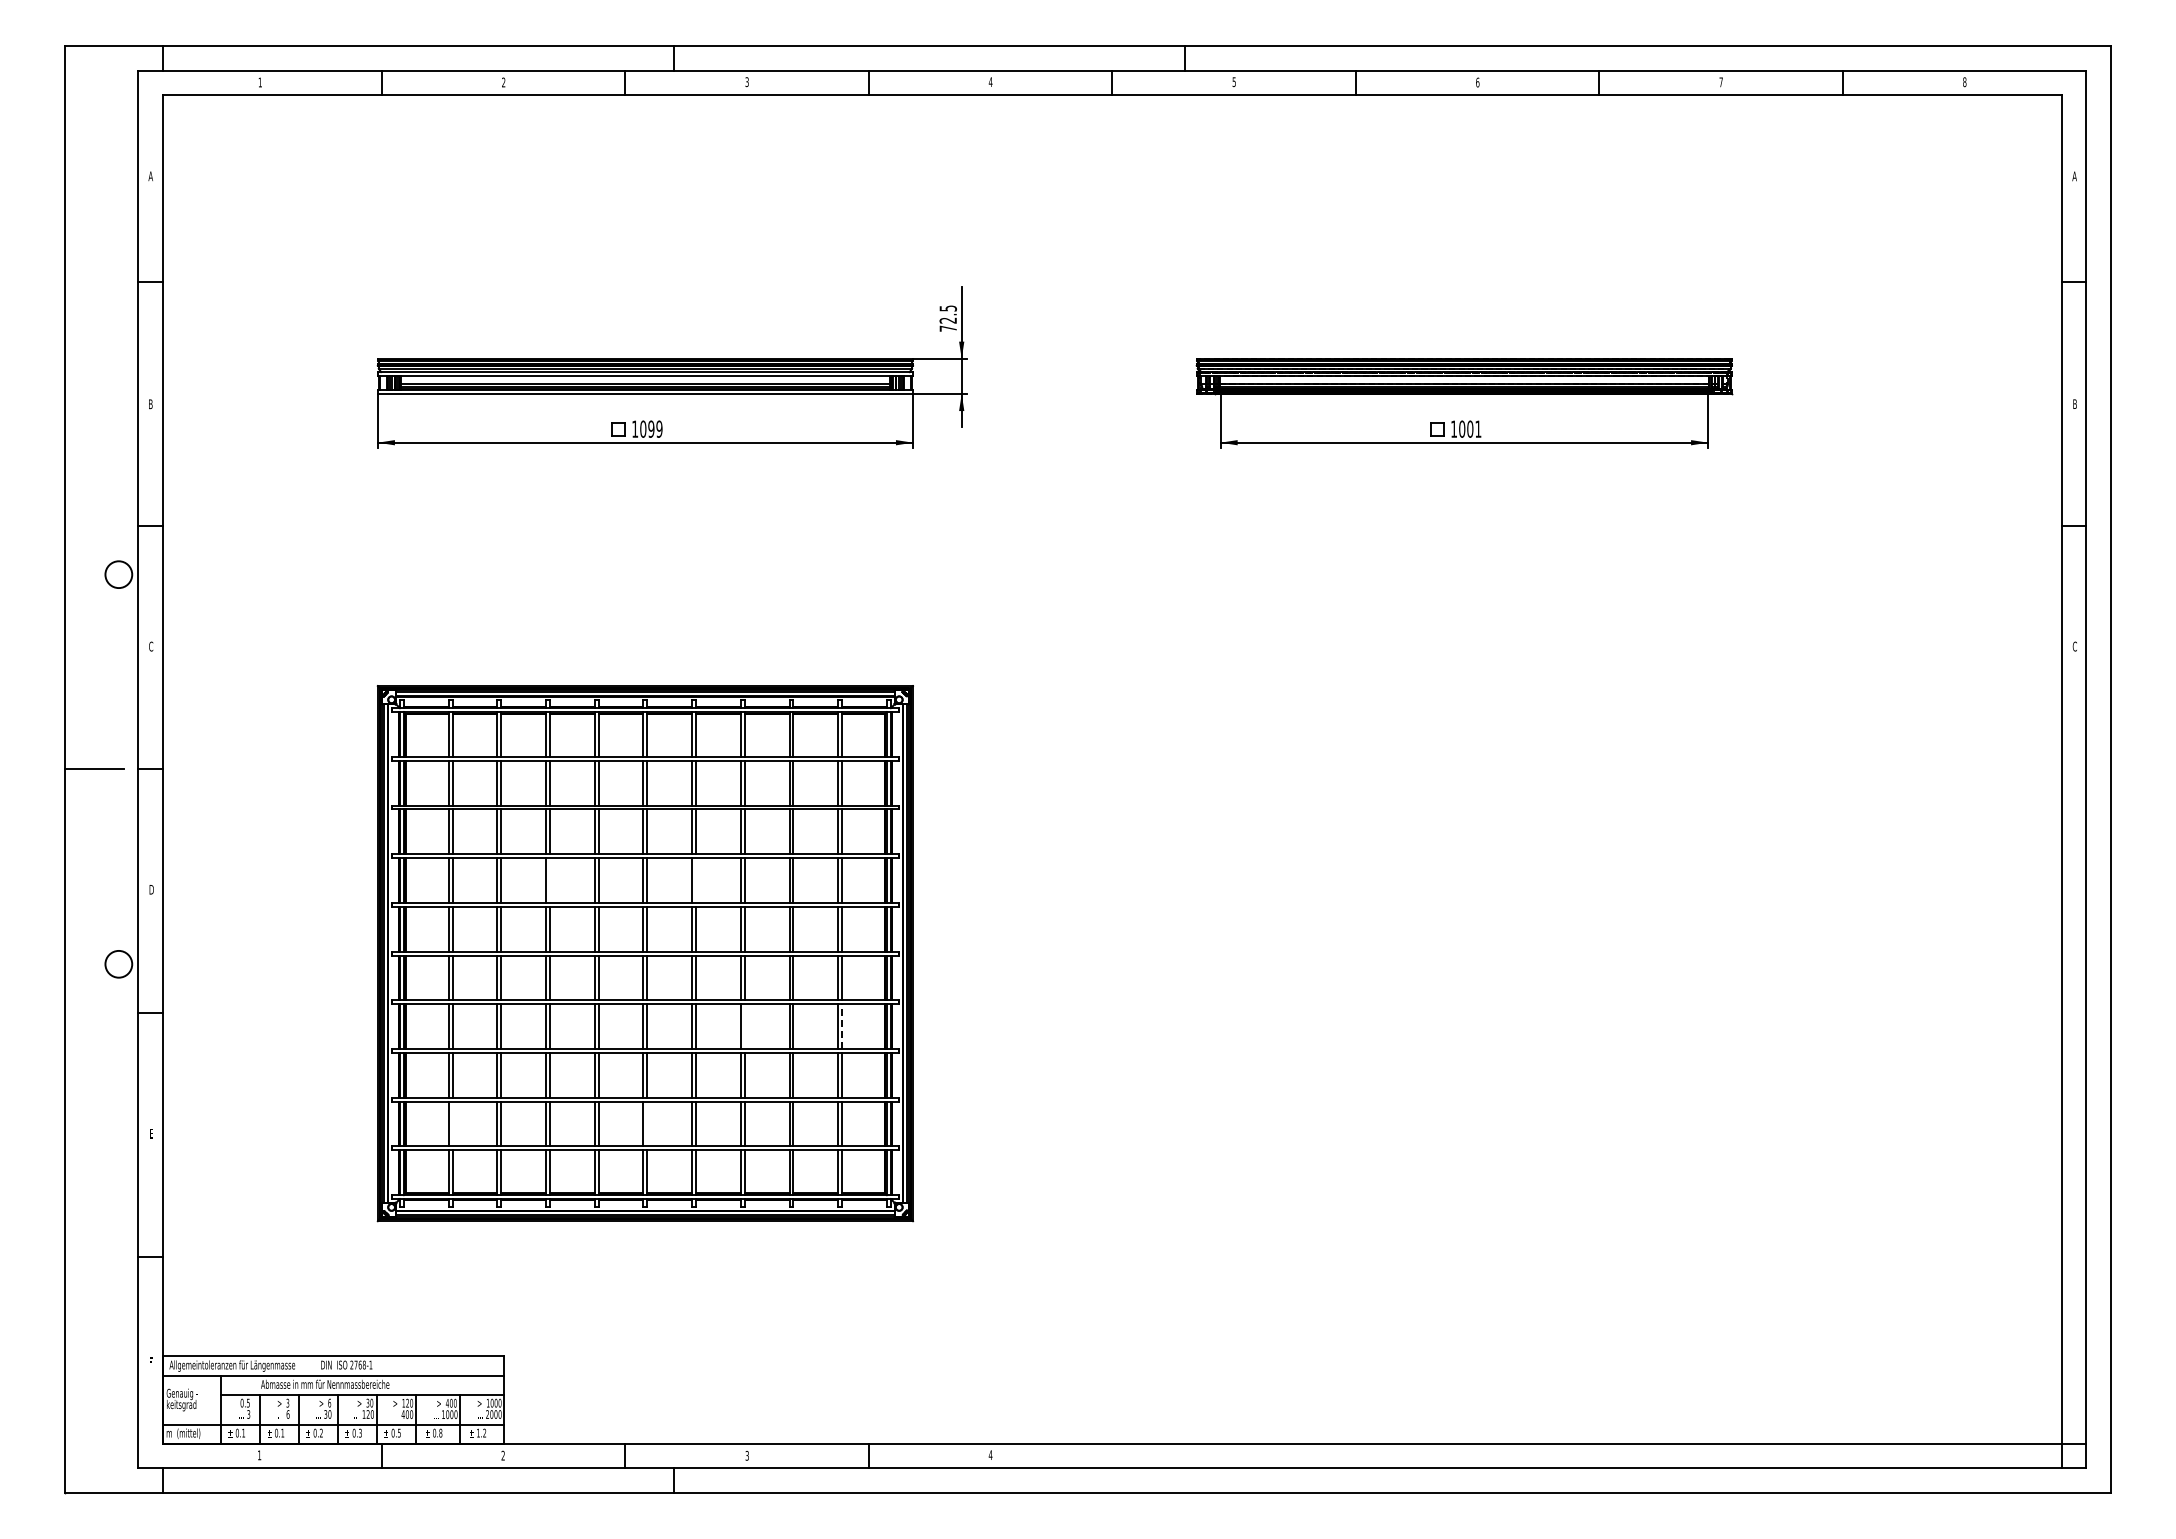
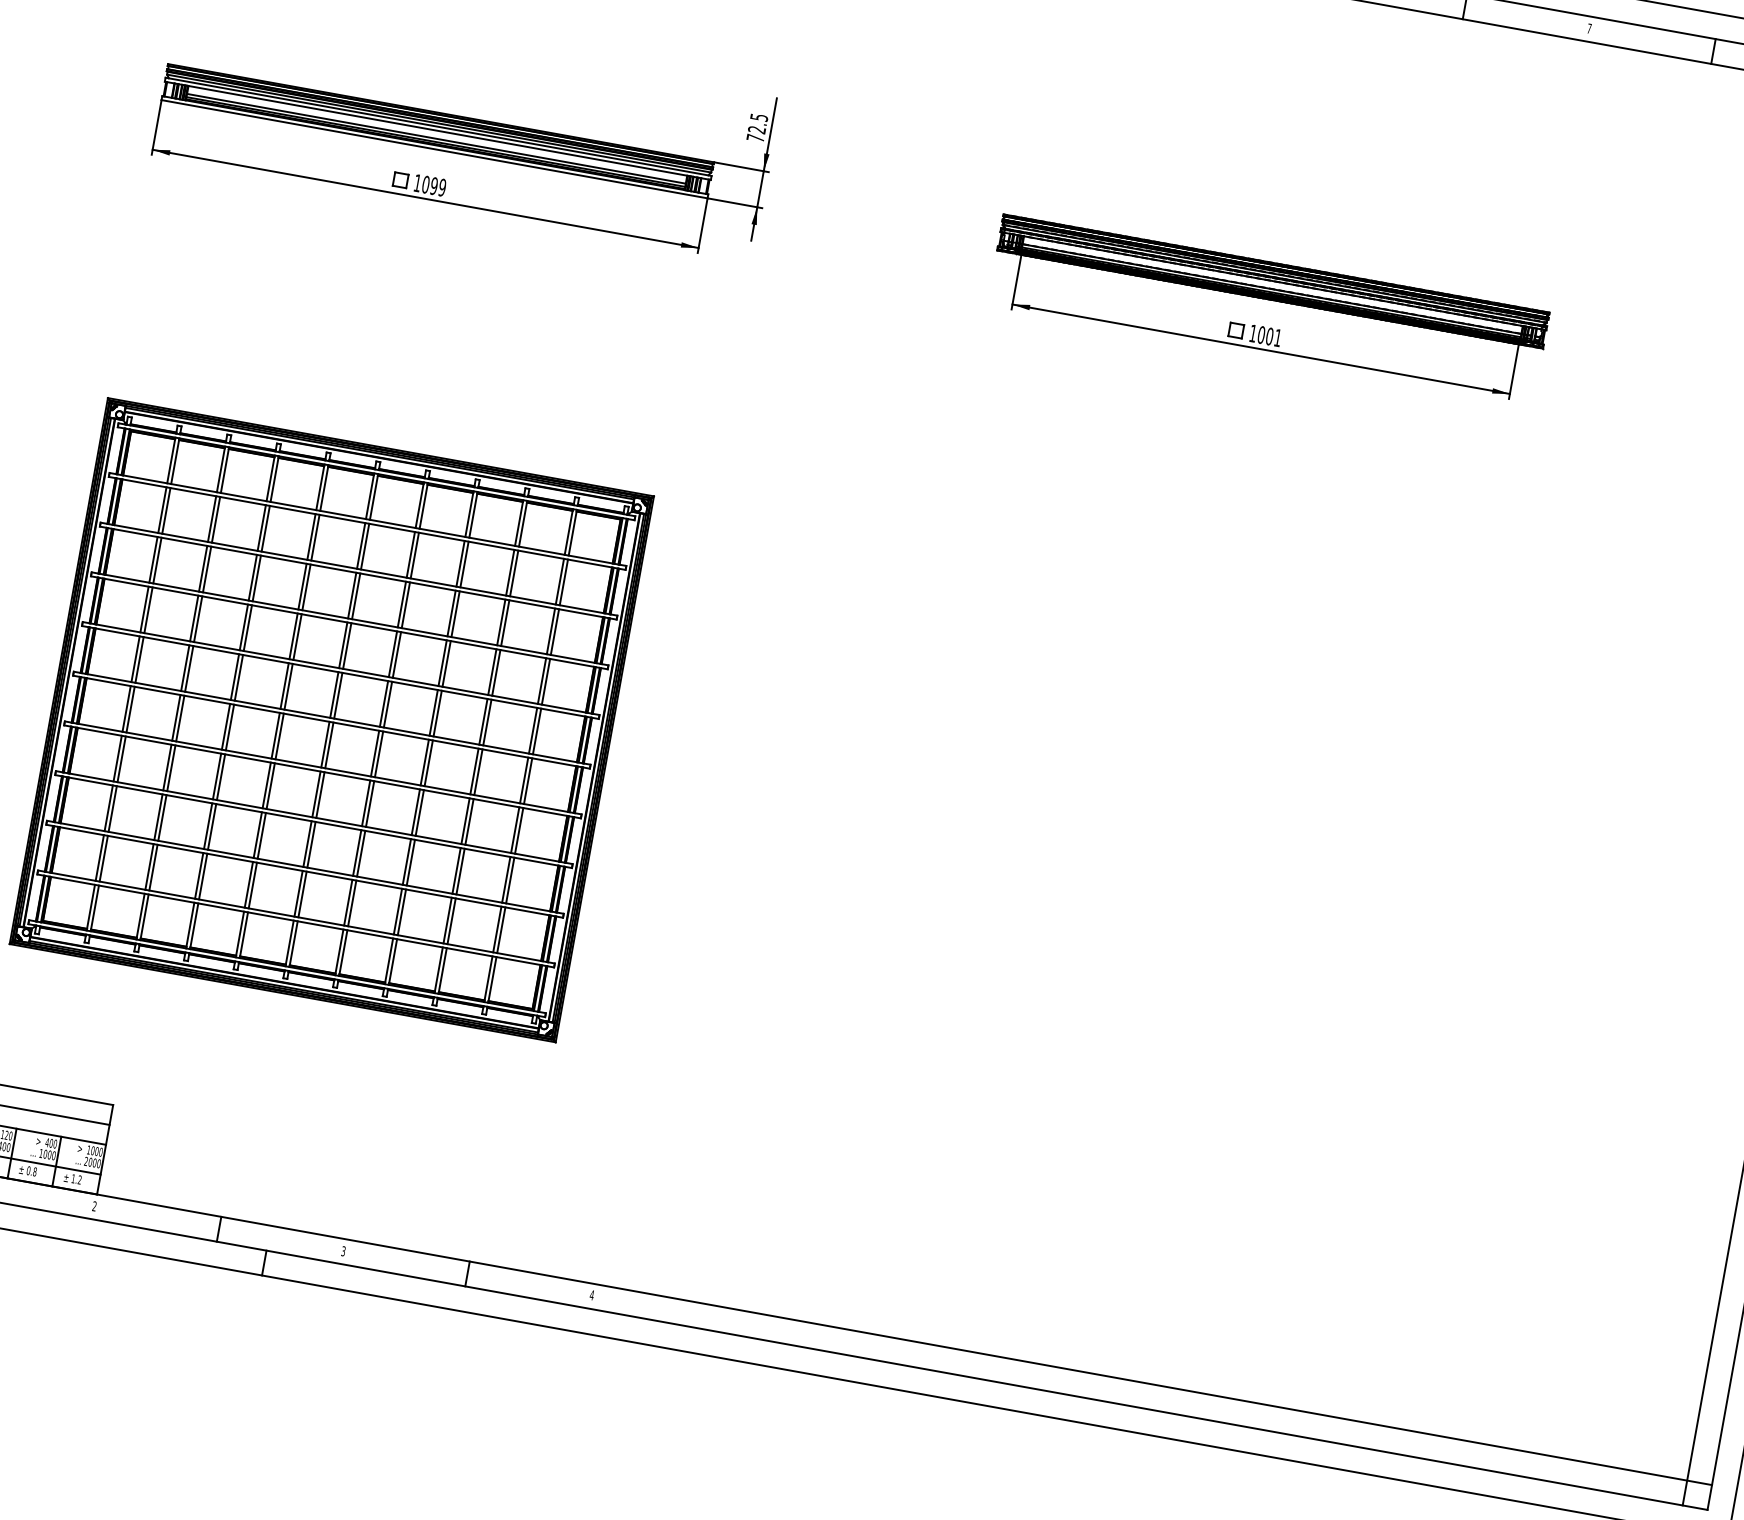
line: (549, 880) -> (247, 627), added
line: (696, 880) -> (397, 654), added
line: (744, 1026) -> (419, 812), added
line: (842, 1026) -> (519, 830), dashed -> solid
line: (452, 1123) -> (103, 858), added
line: (647, 1123) -> (302, 893), added

